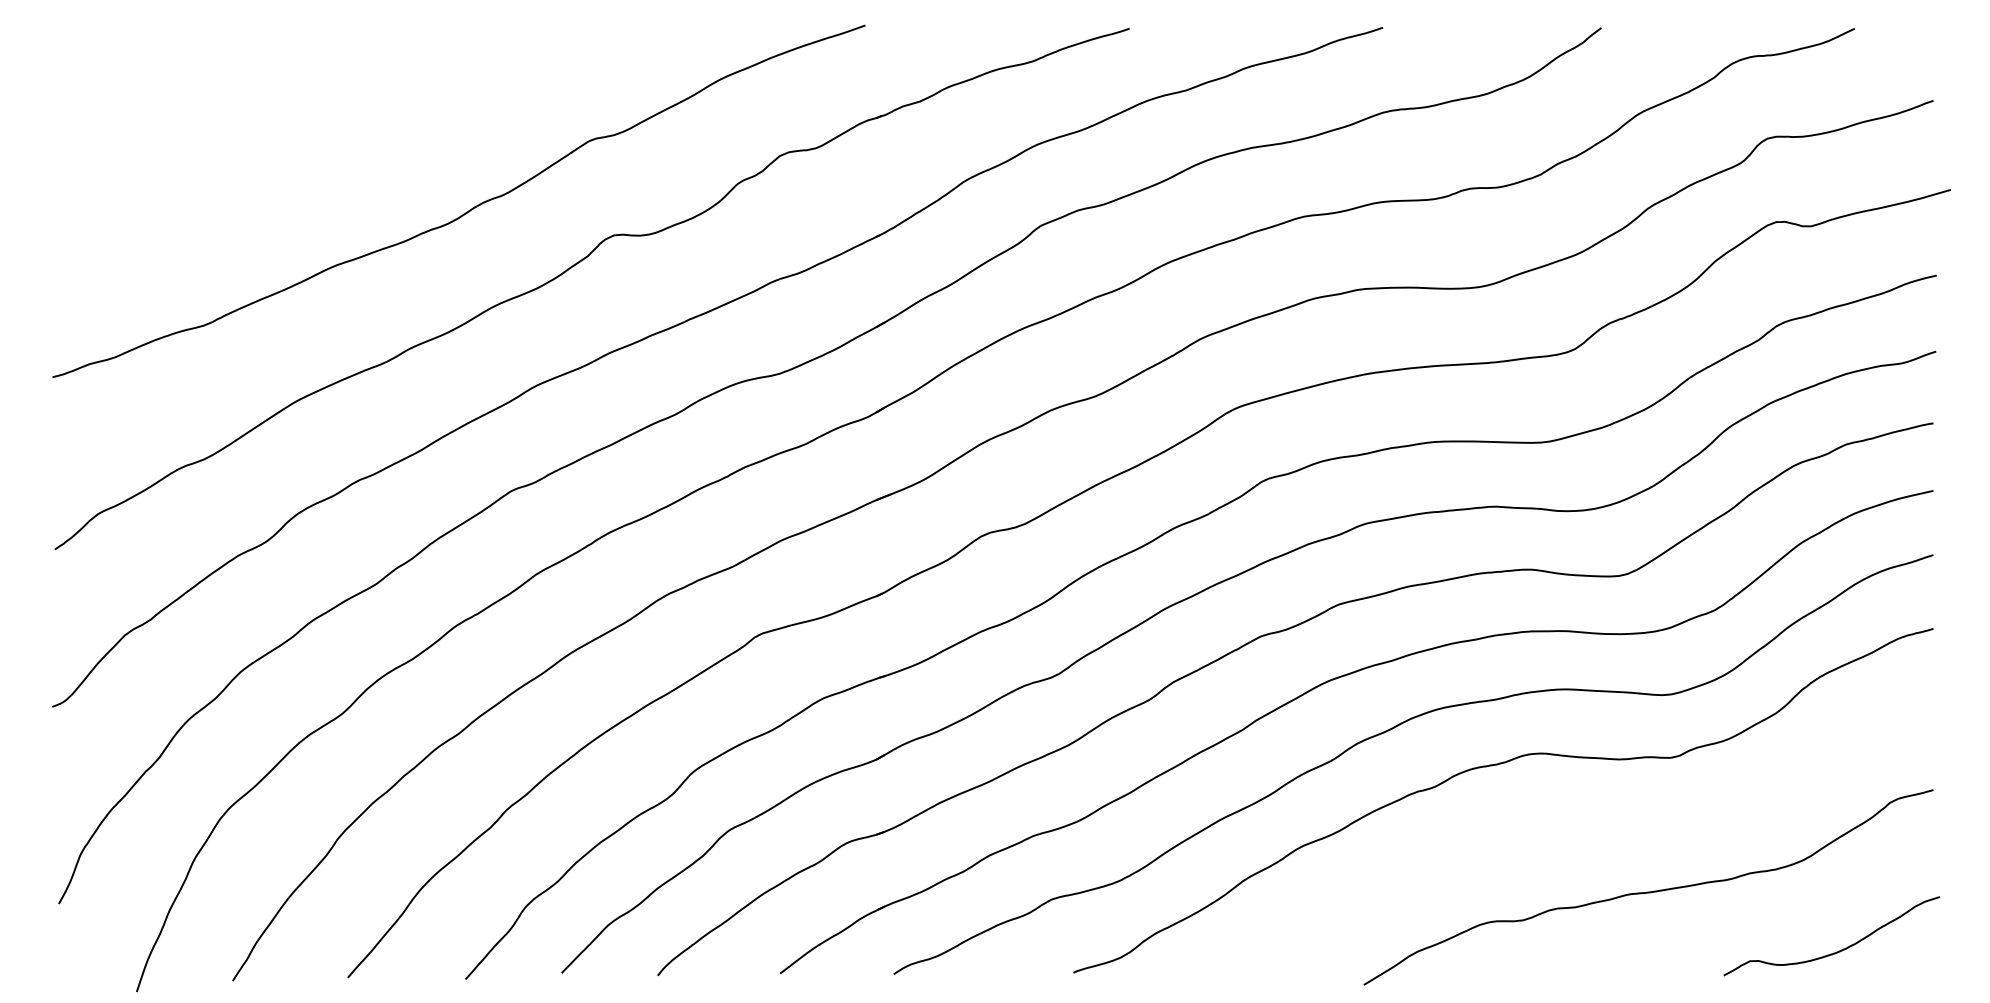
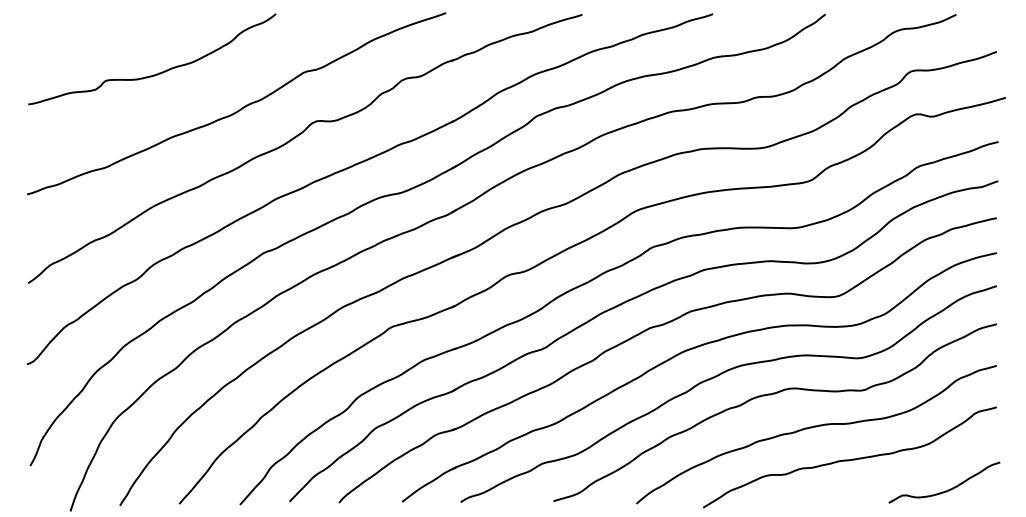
curve: (303, 142) -> (156, 73), added
curve: (1583, 829) -> (816, 427), added

